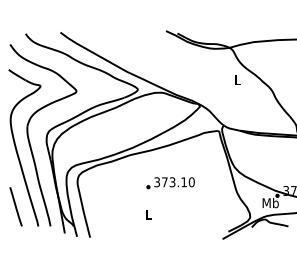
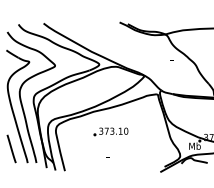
text: (170, 182) -> (110, 131), moved

